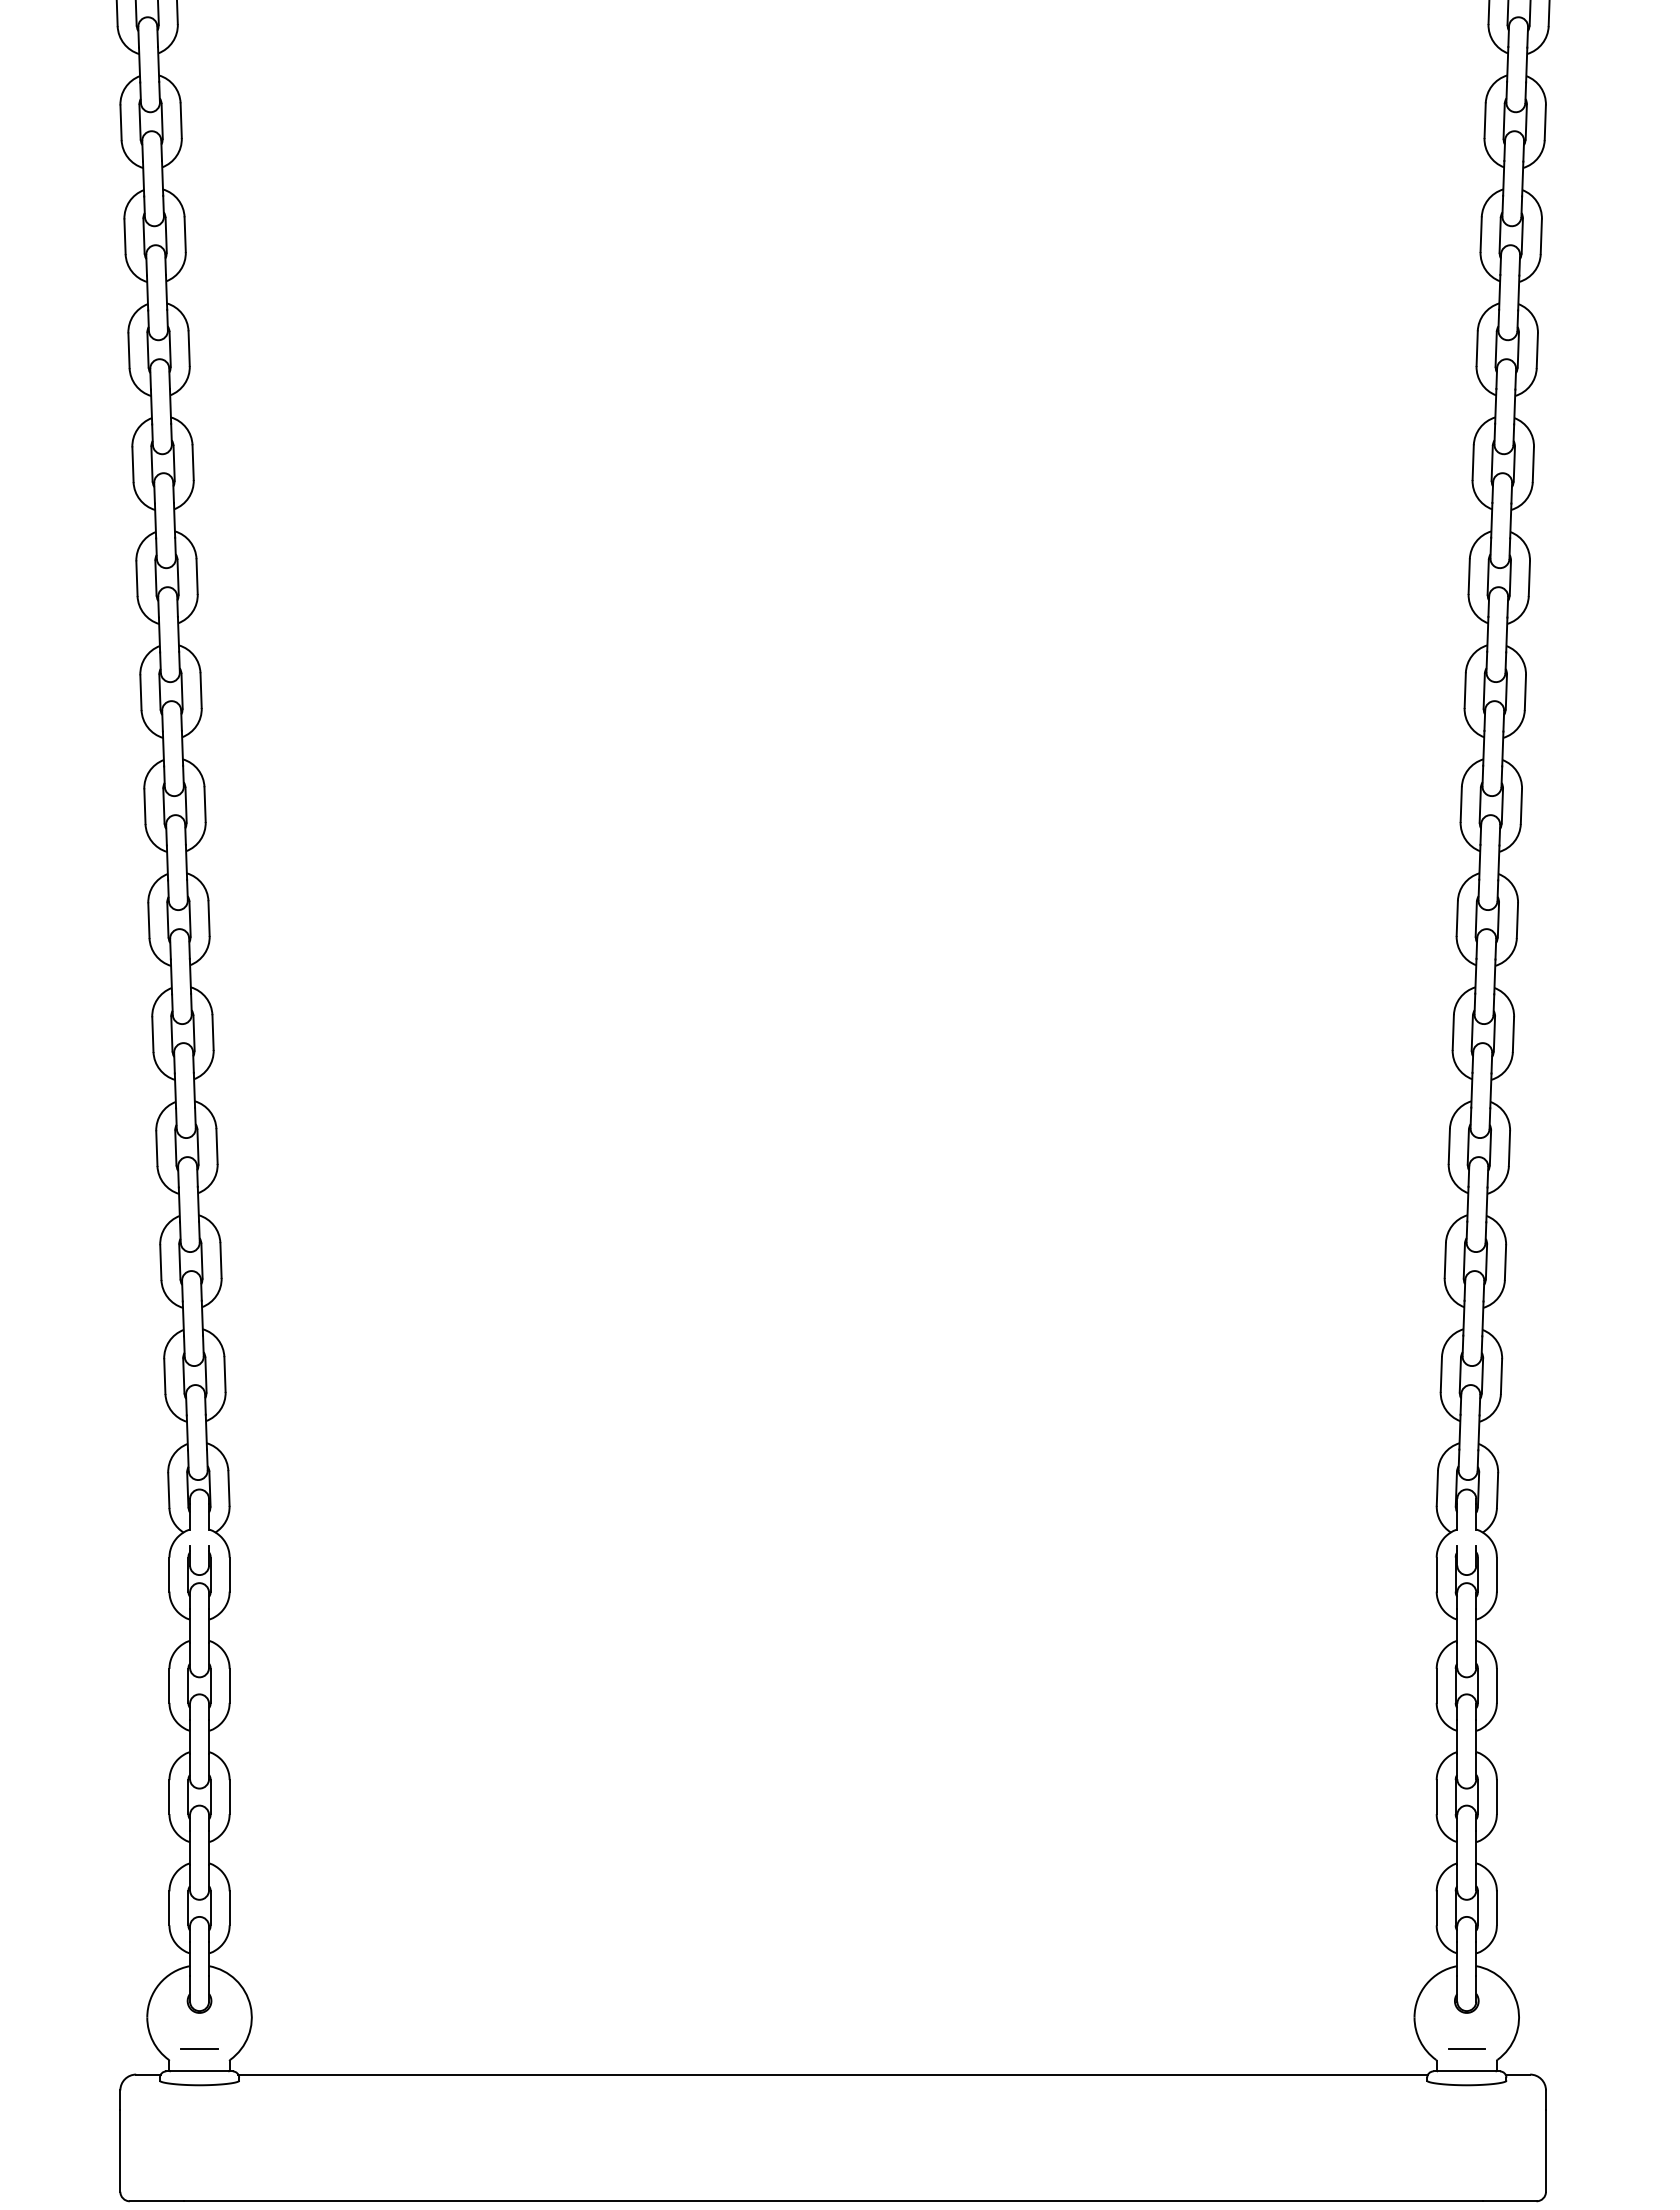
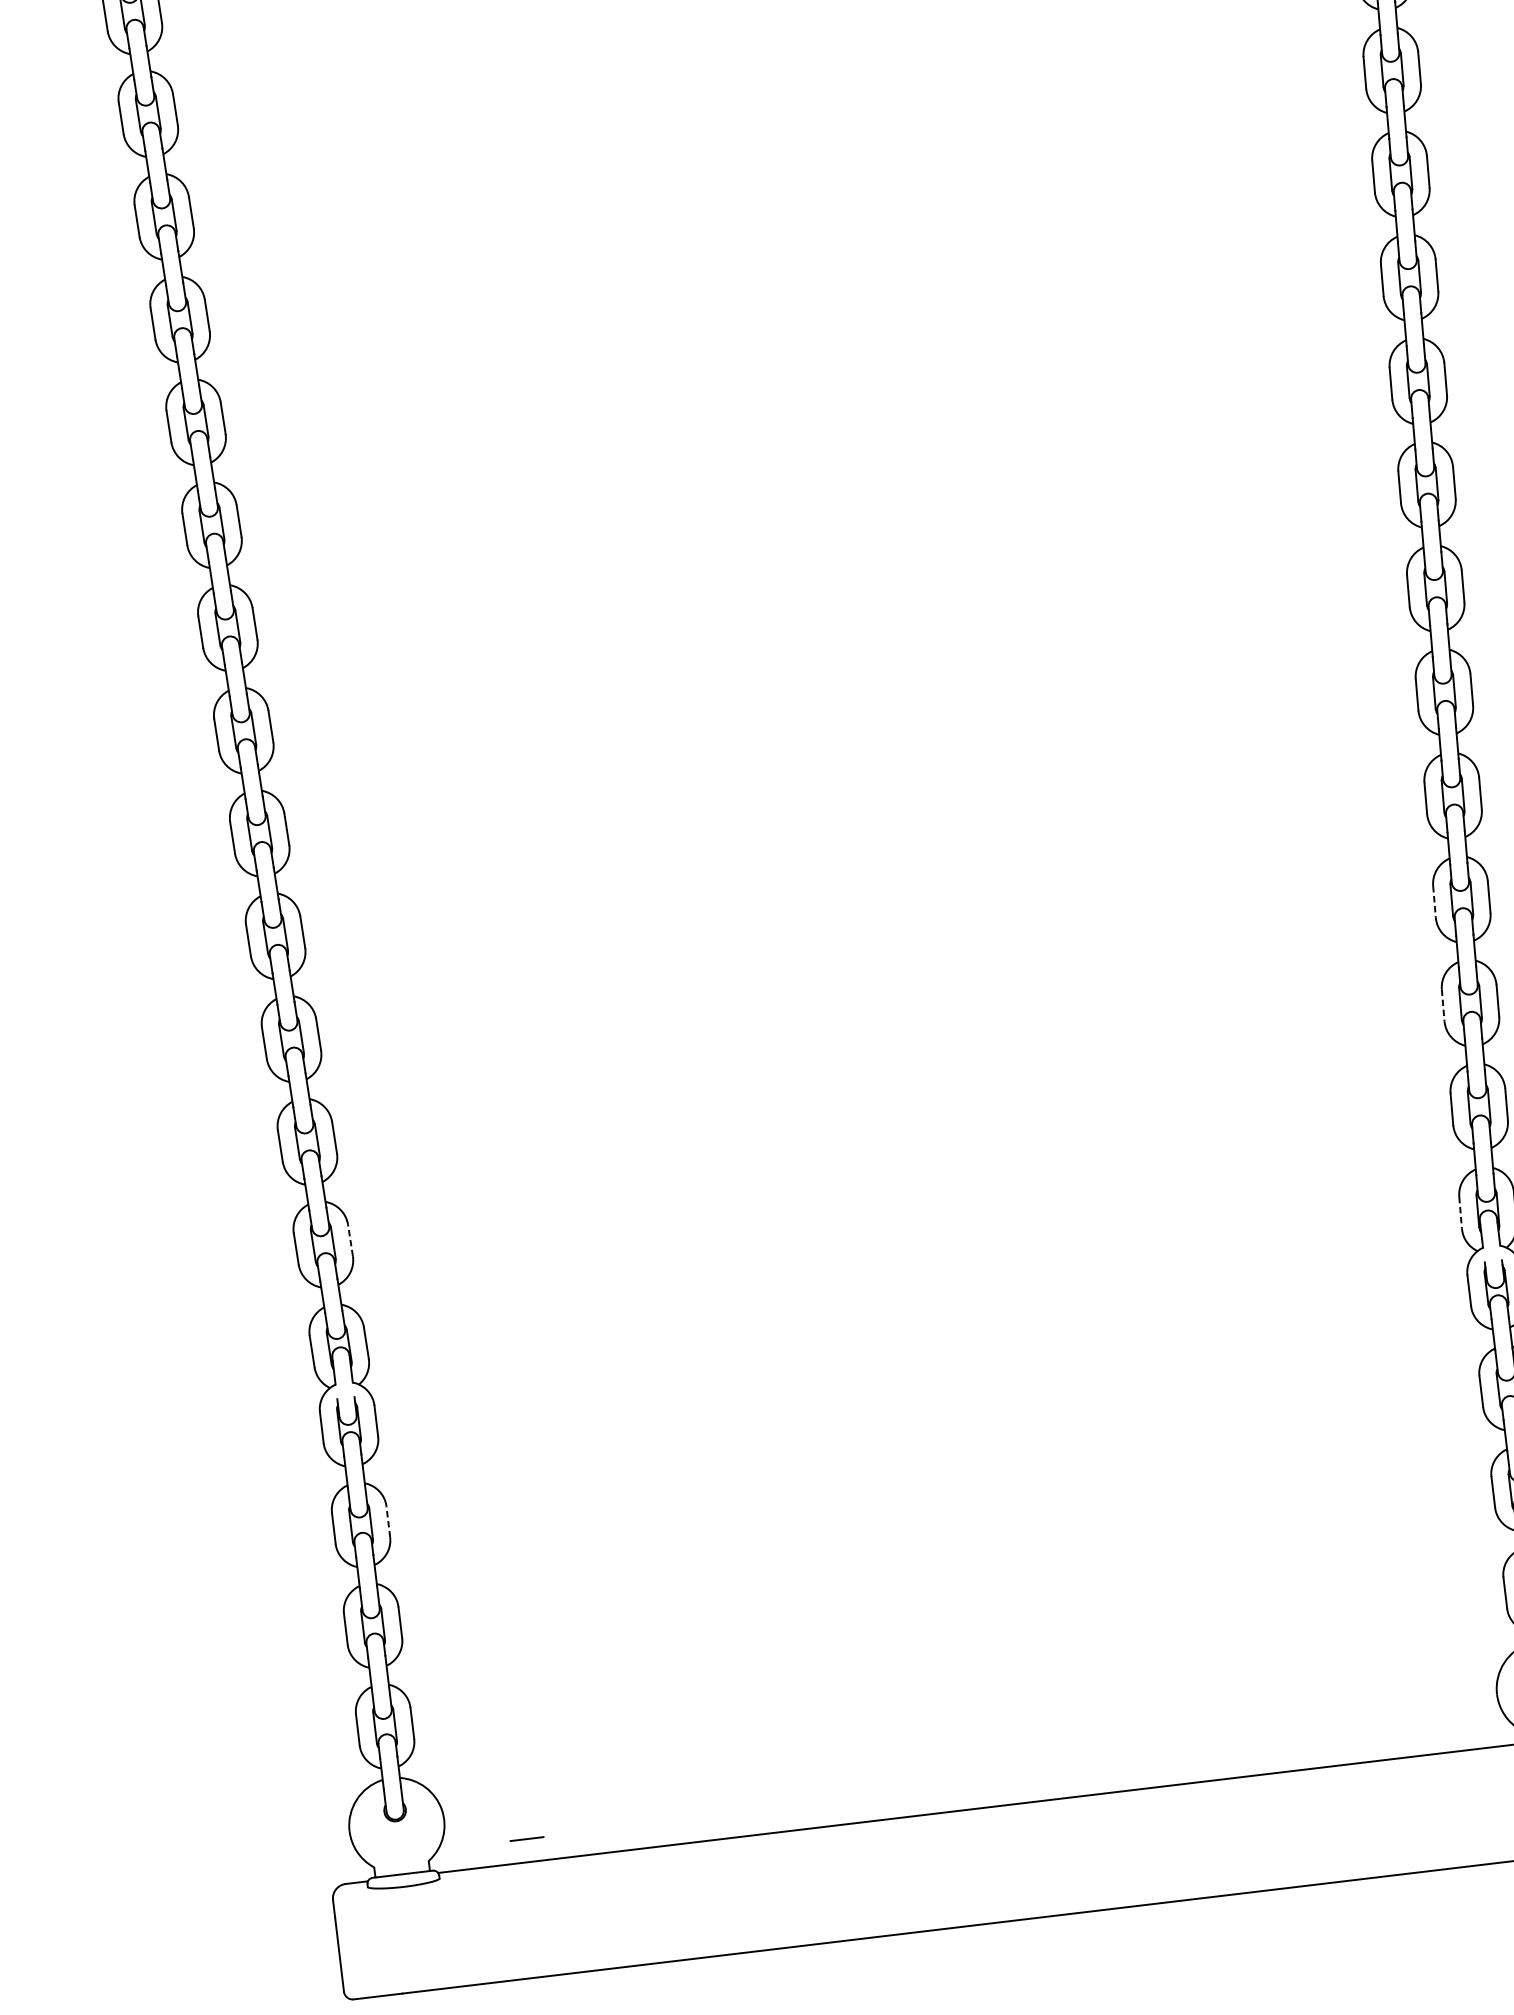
line: (1449, 1147) -> (1434, 902), solid -> dashed
line: (1445, 1261) -> (1443, 1006), solid -> dashed
line: (224, 1374) -> (350, 1240), solid -> dashed
line: (1437, 1488) -> (1460, 1212), solid -> dashed
line: (229, 1685) -> (388, 1521), solid -> dashed
line: (199, 2048) -> (526, 1838), moved

